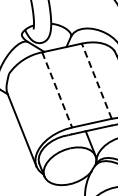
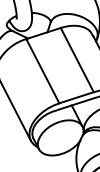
line: (96, 80) -> (76, 59), dashed -> solid
line: (57, 90) -> (43, 71), dashed -> solid

